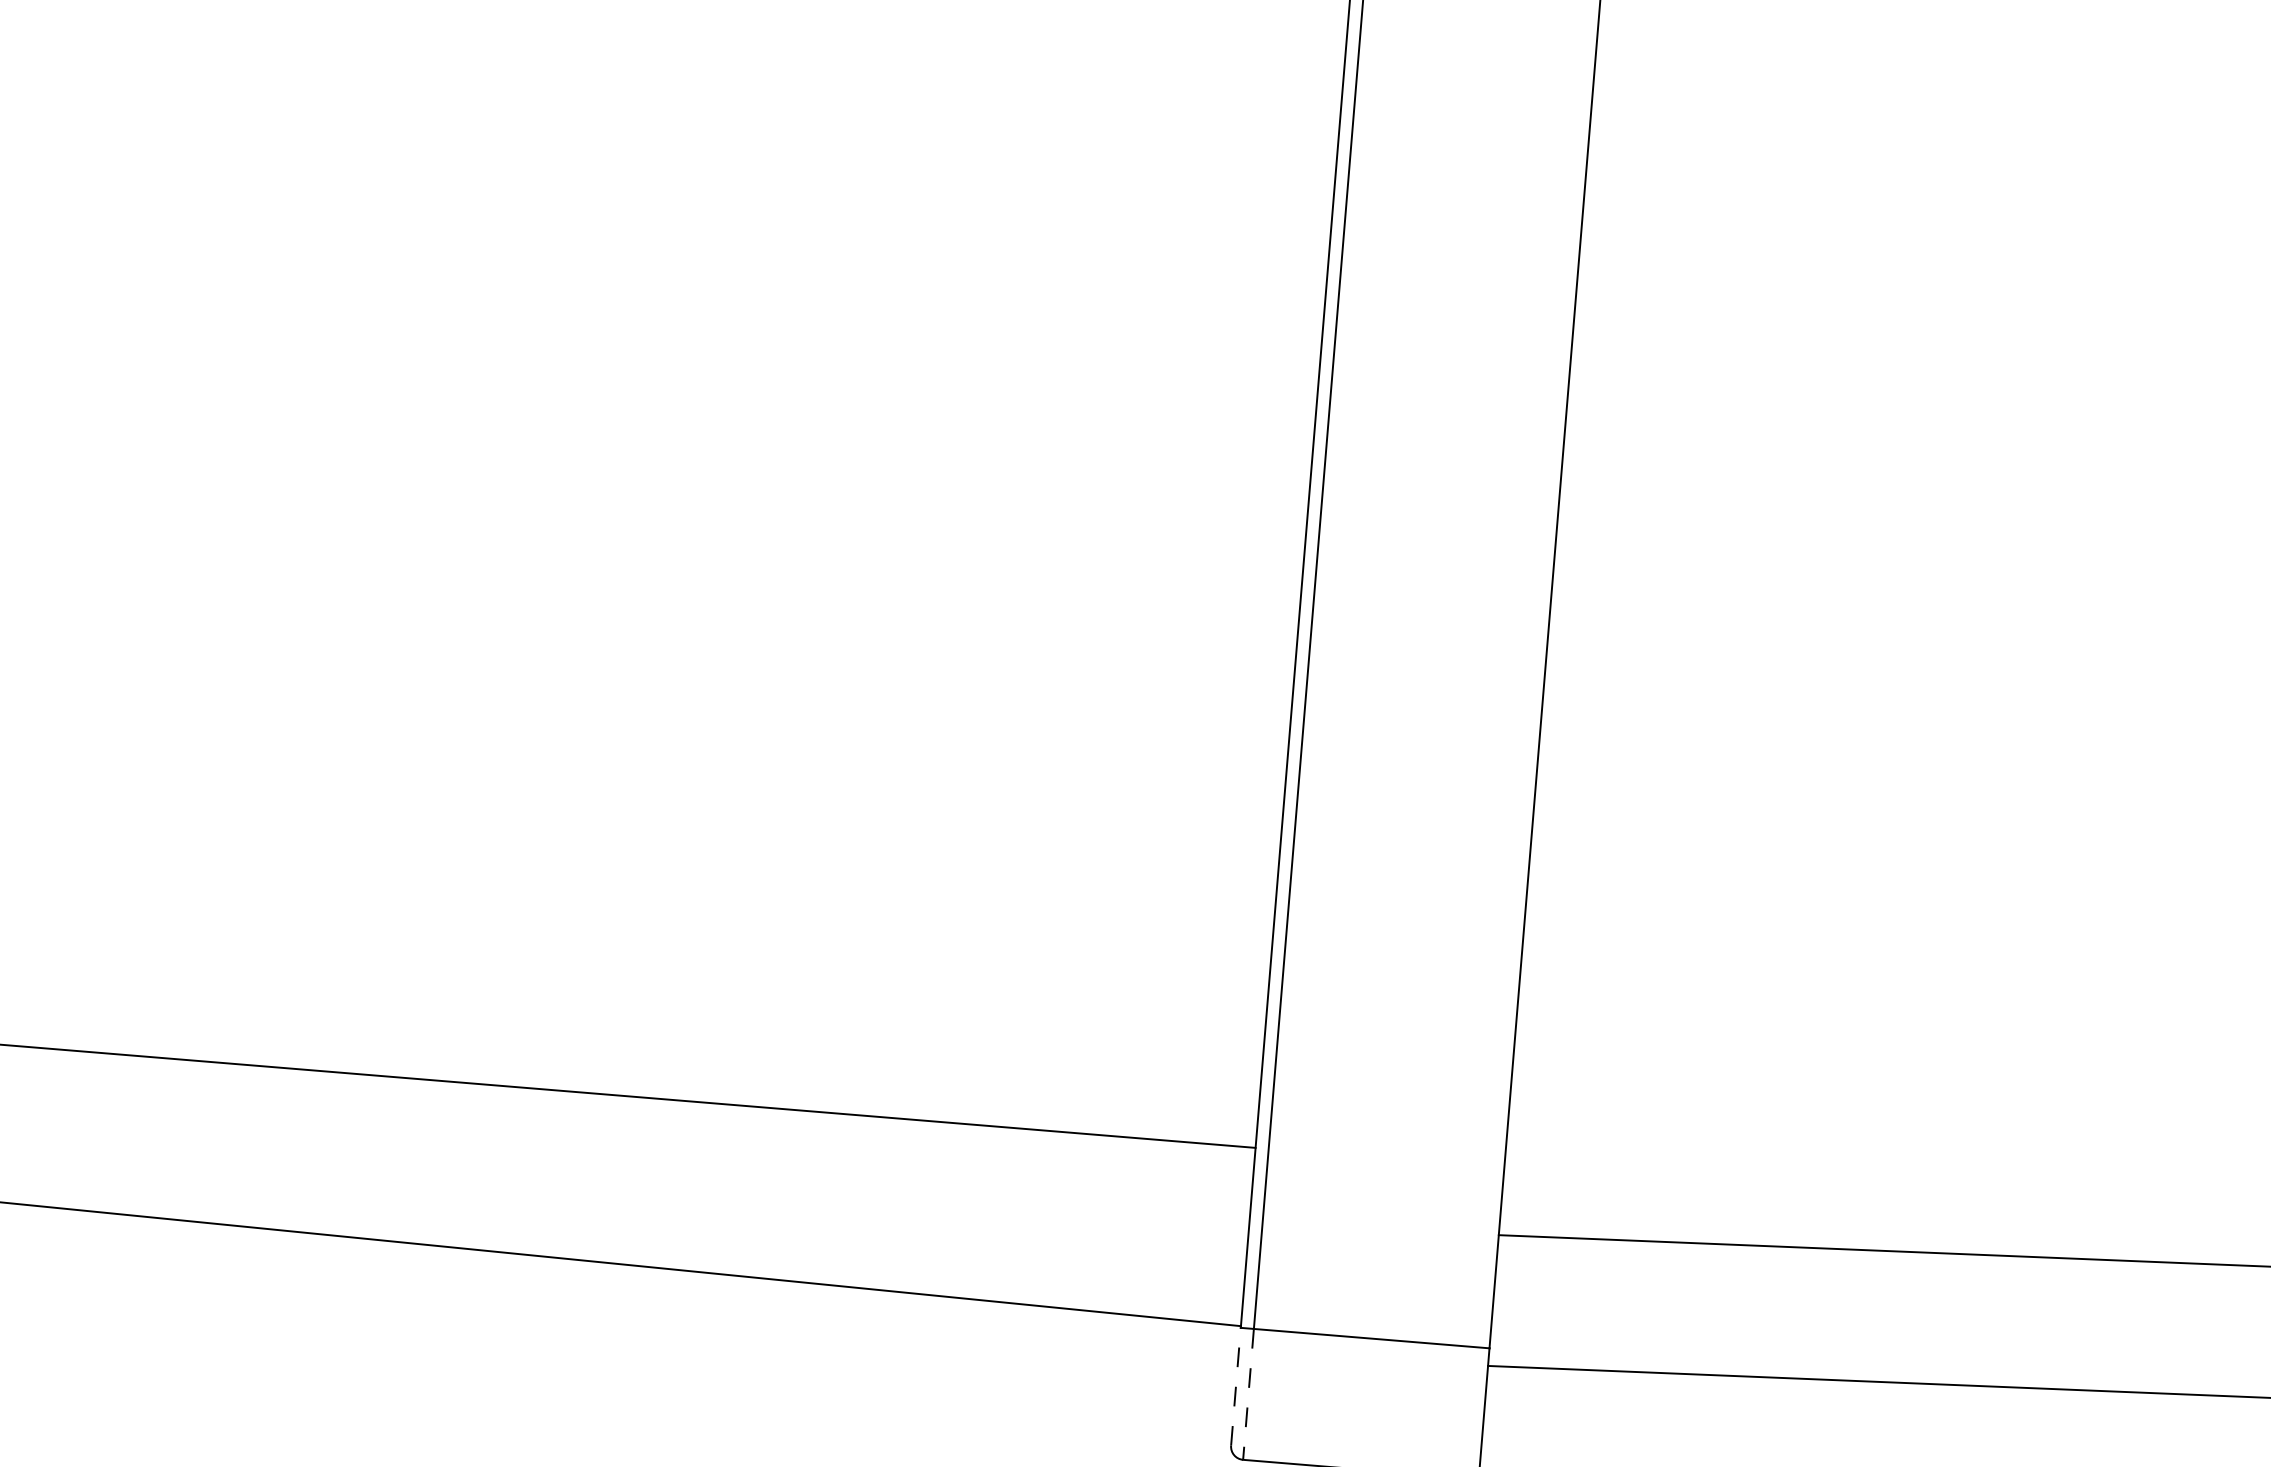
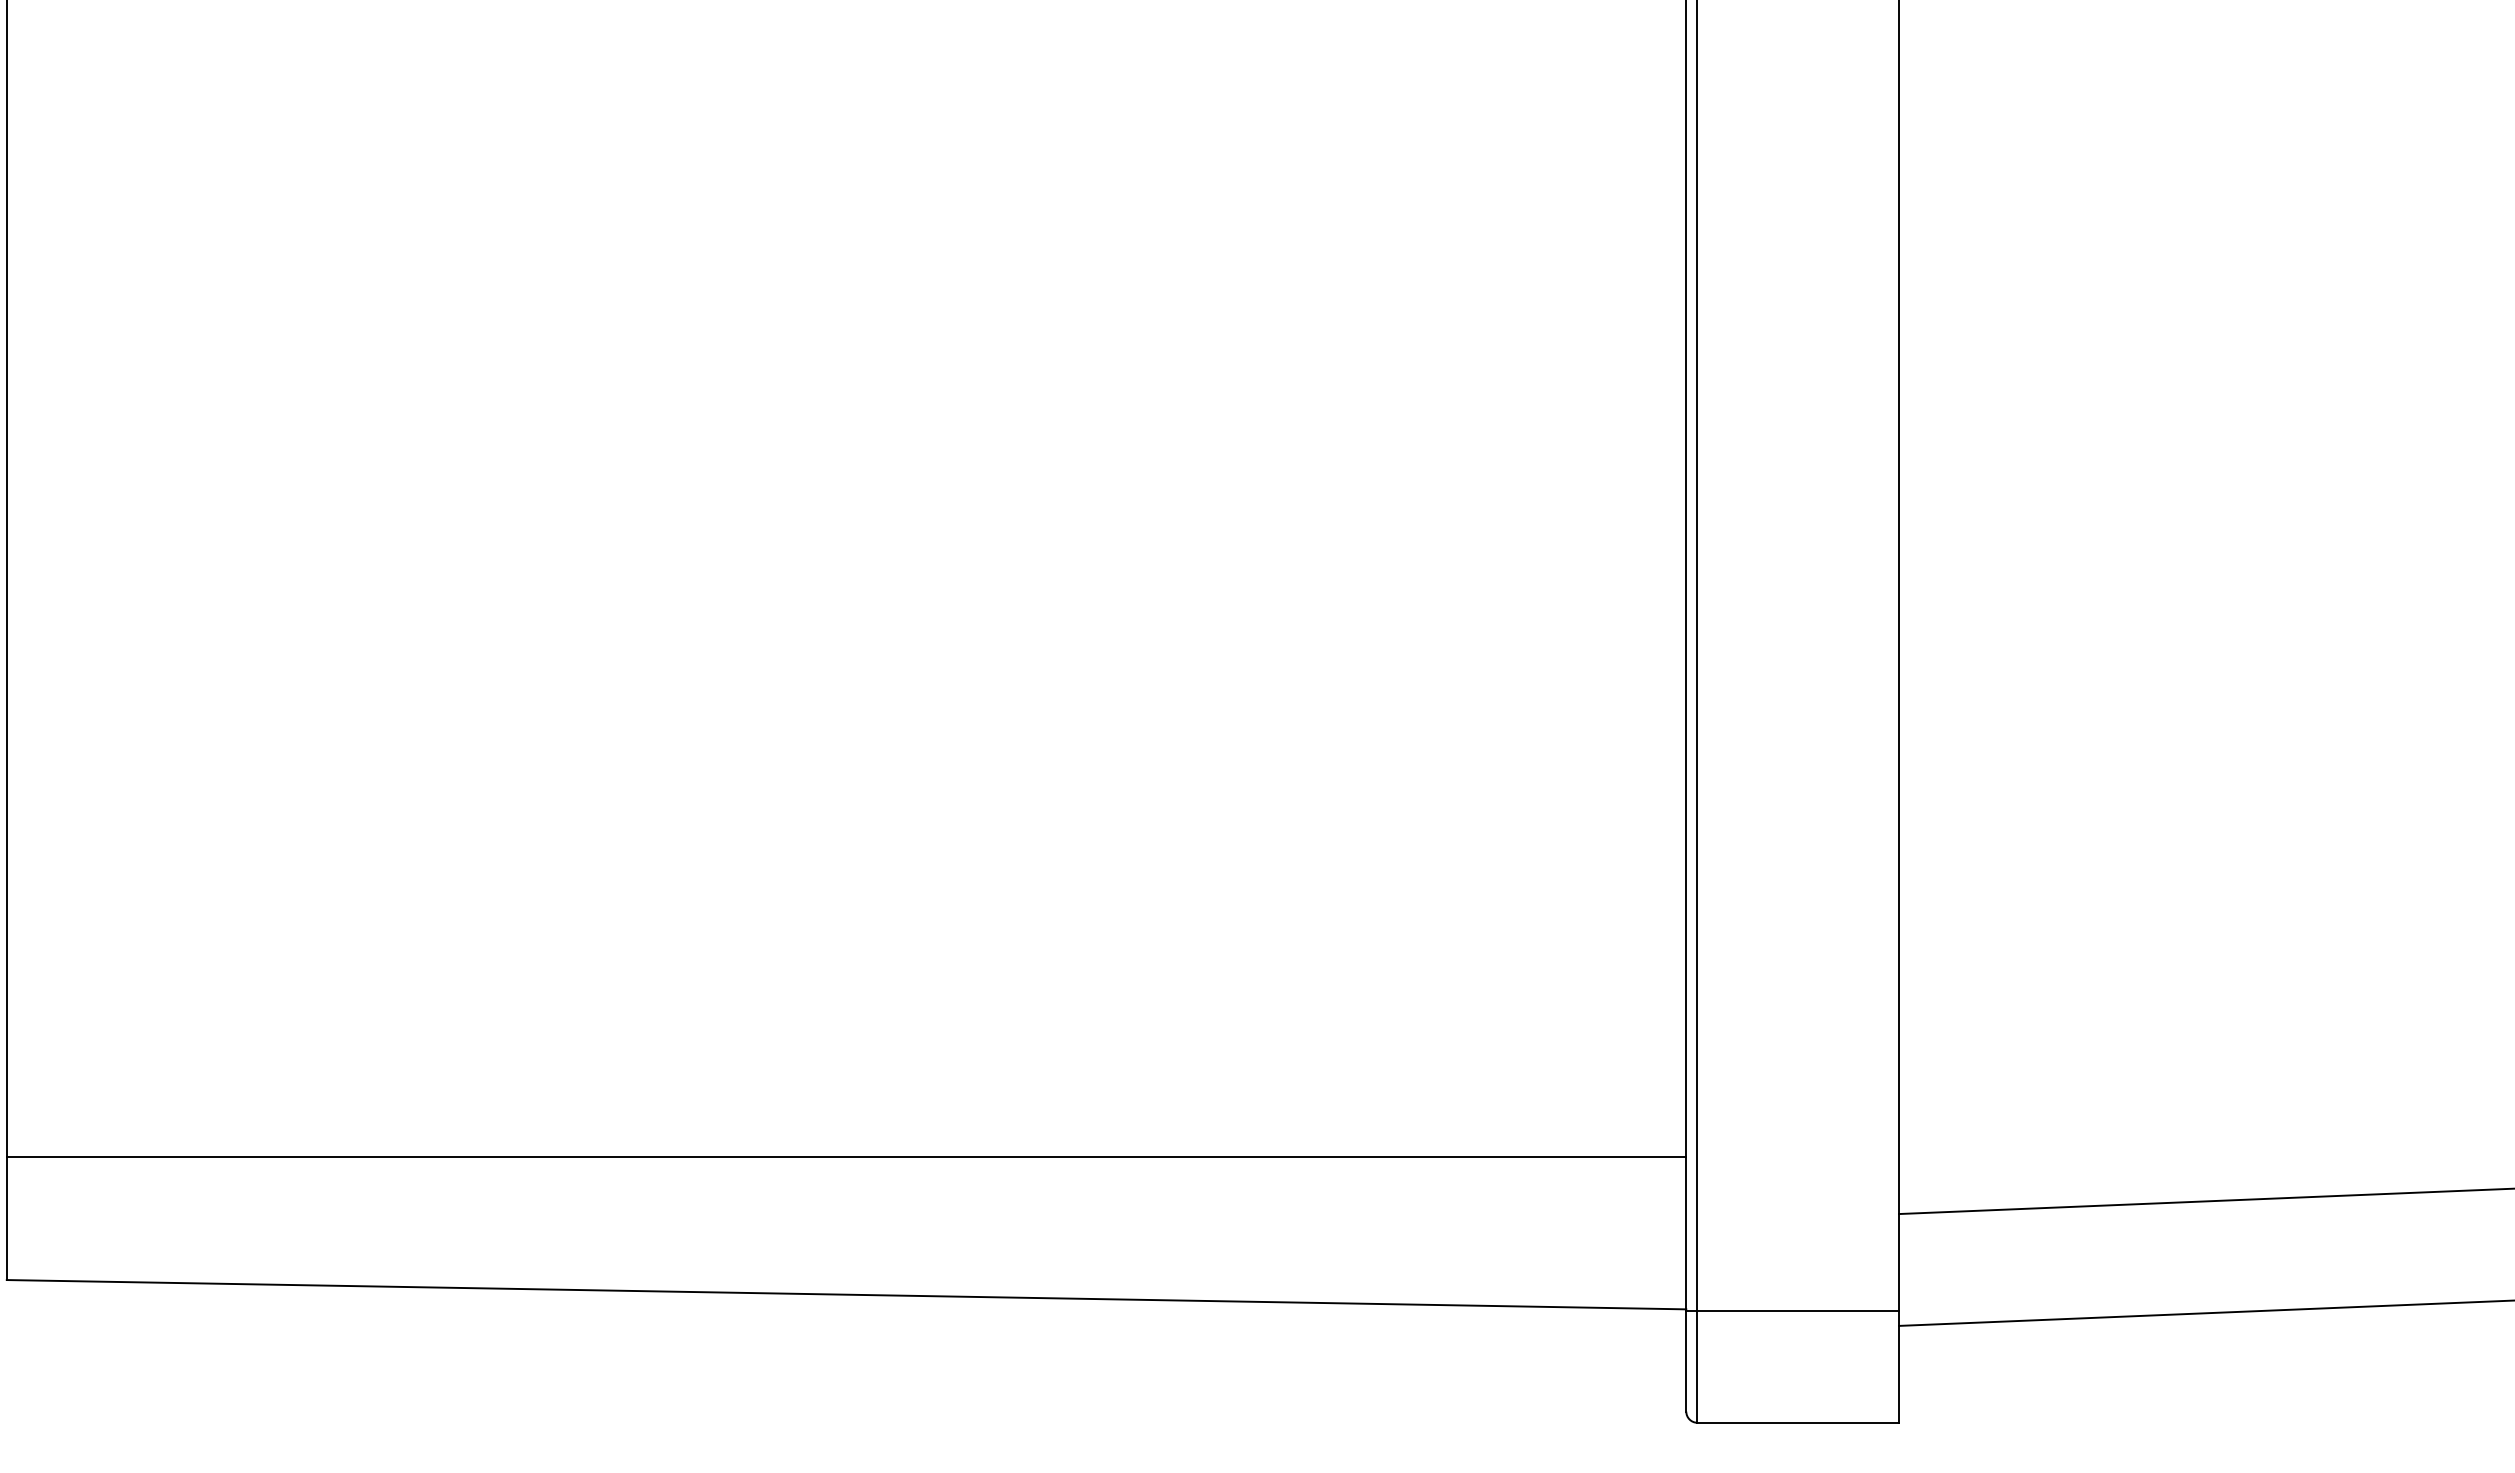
line: (1236, 1385) -> (1686, 1360), dashed -> solid
line: (1248, 1394) -> (1697, 1366), dashed -> solid

